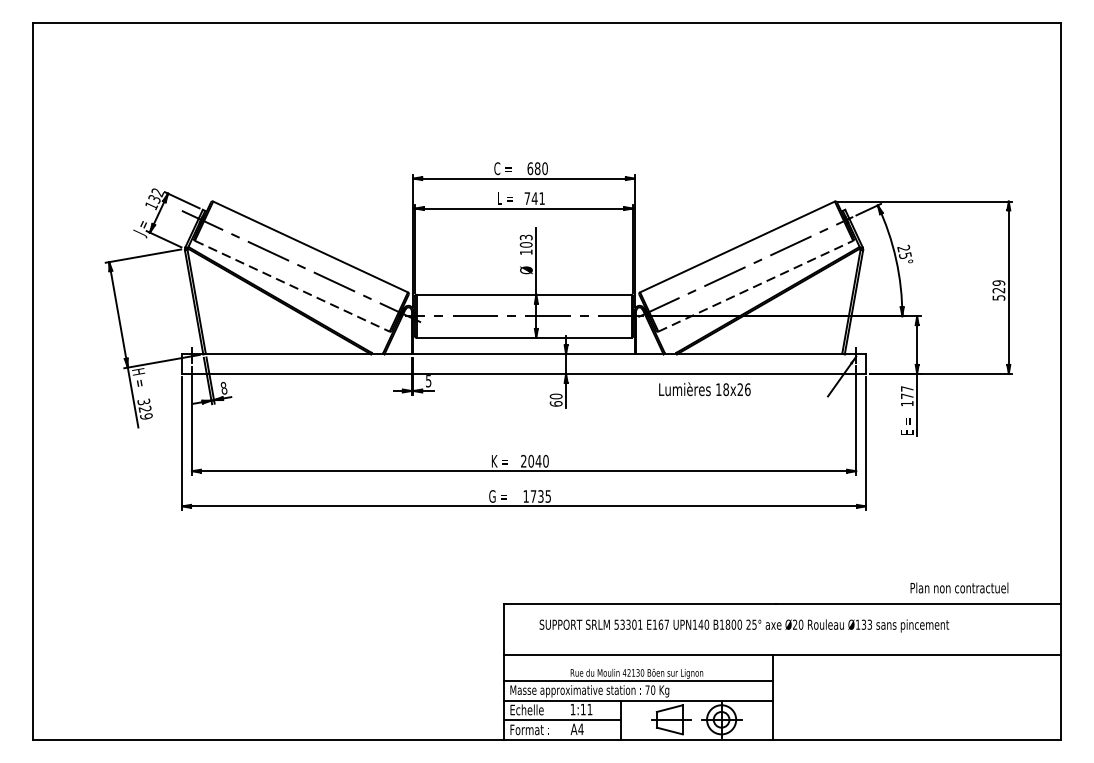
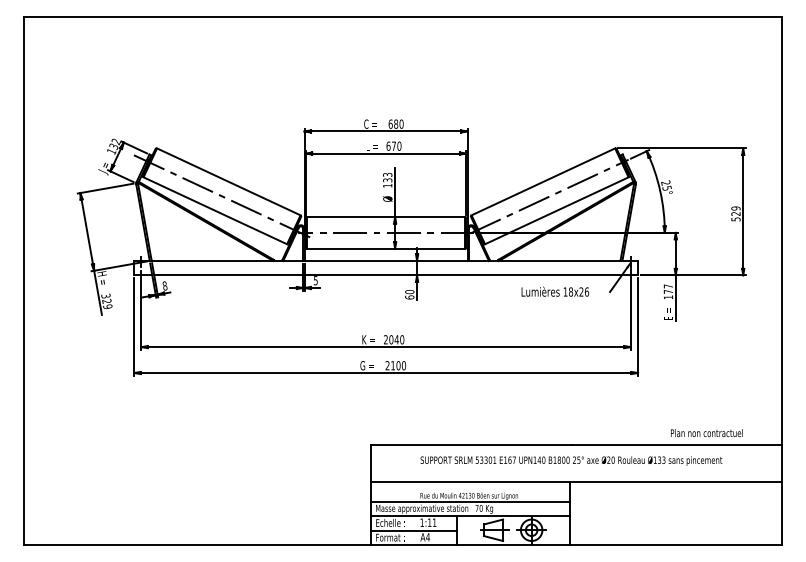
text: (534, 197) -> (393, 145), 741 -> 670
text: (525, 245) -> (387, 180), 103 -> 133
line: (756, 285) -> (557, 210), dashed -> solid
line: (292, 287) -> (215, 211), dashed -> solid
text: (705, 388) -> (555, 291), moved
text: (536, 496) -> (395, 365), 1735 -> 2100
text: (744, 625) -> (571, 460), moved

